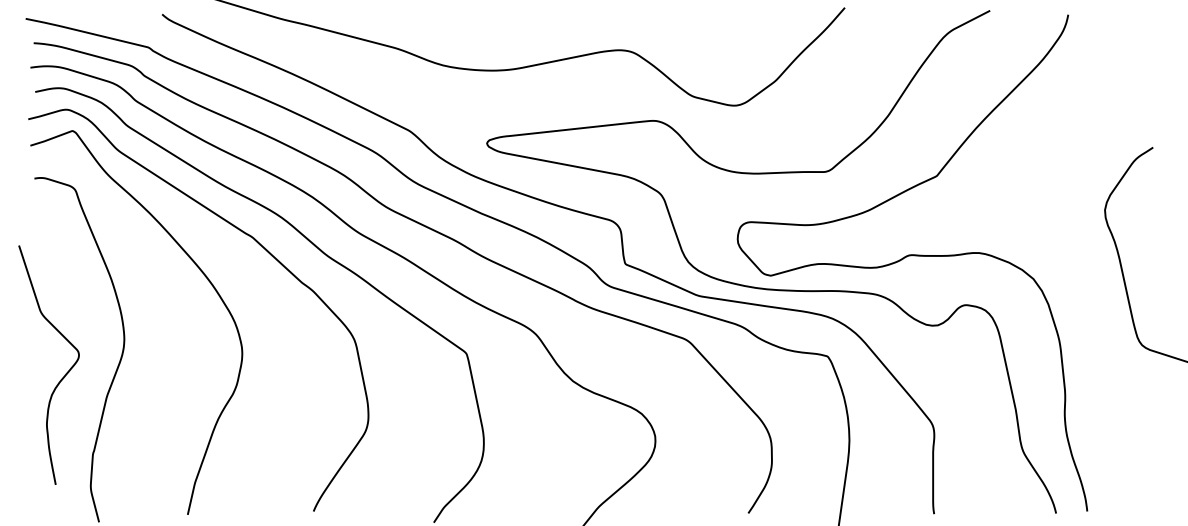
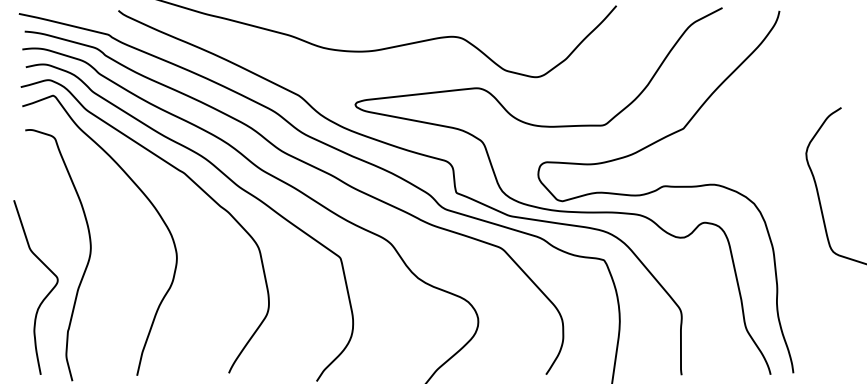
curve: (64, 373) -> (47, 293), moved

